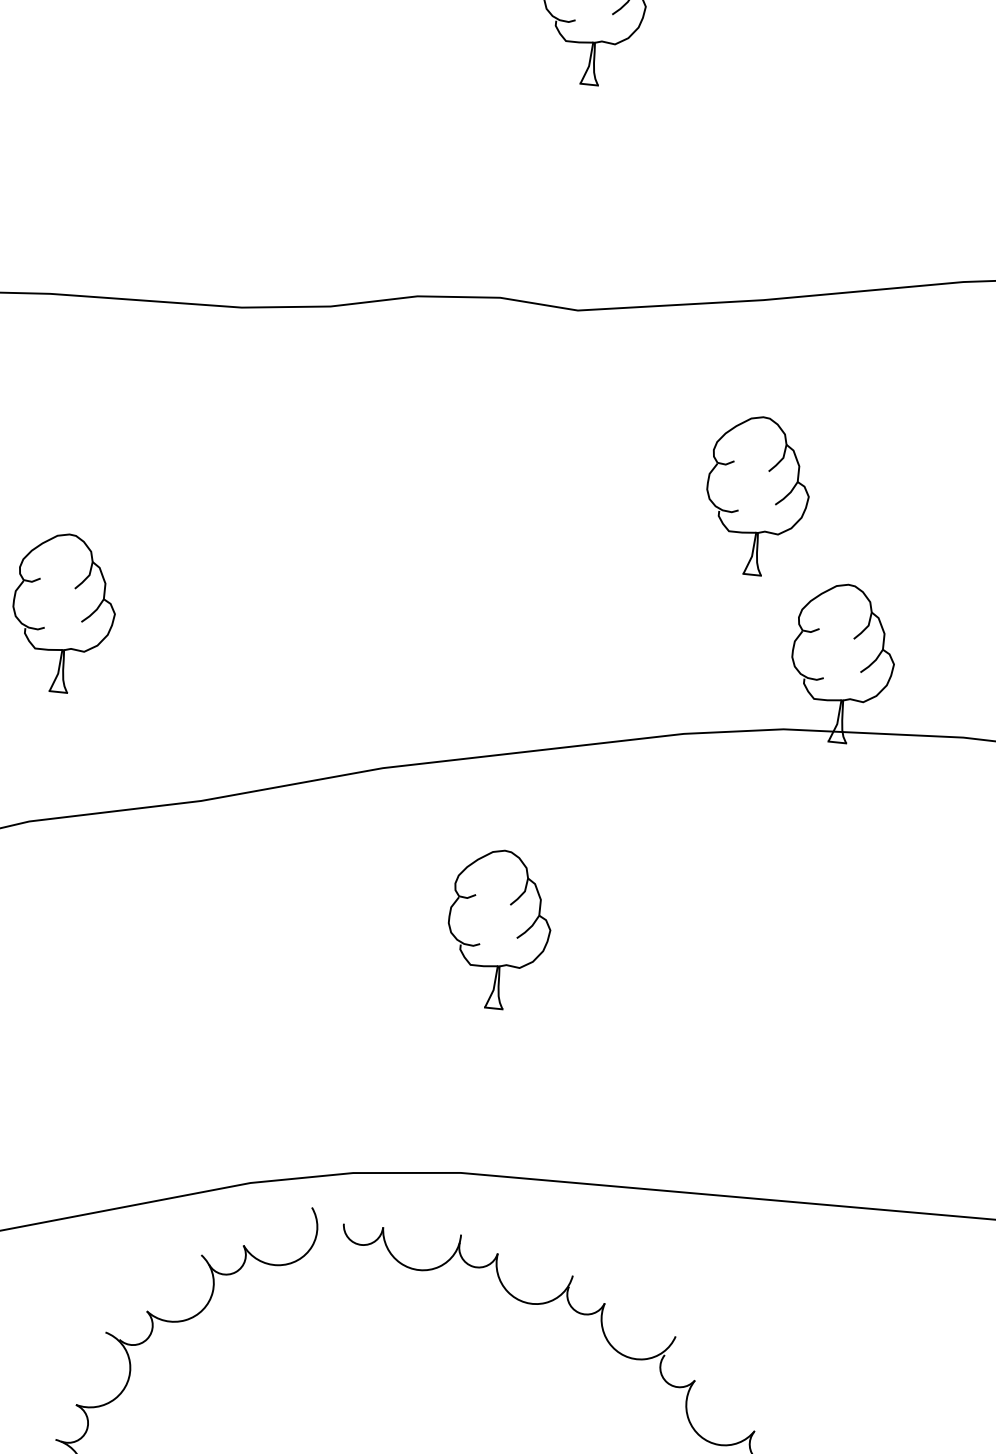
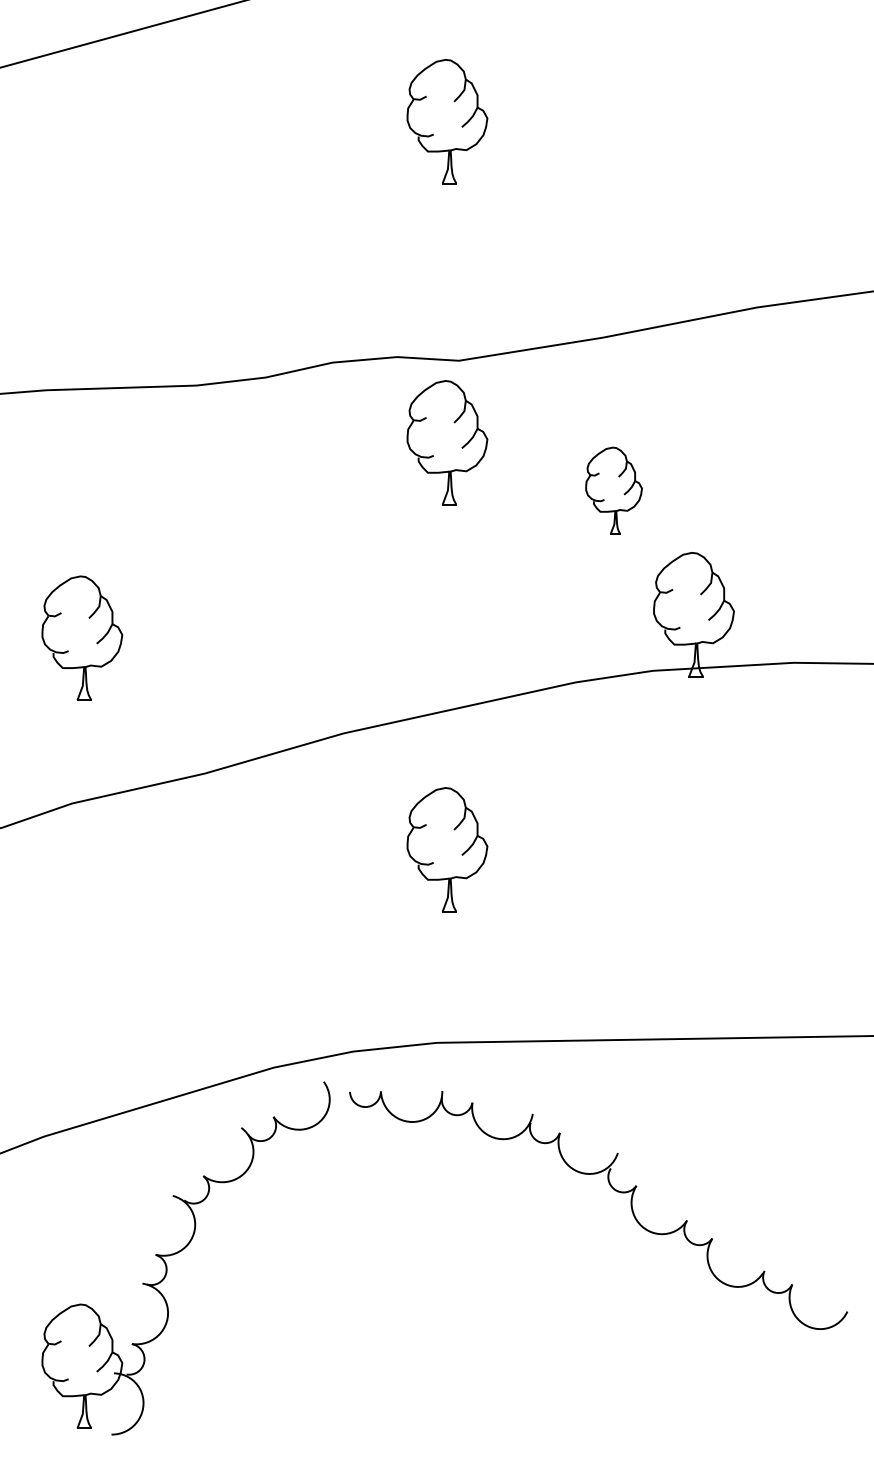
part: (552, 412) -> (447, 442), added
part: (756, 495) -> (613, 490), size x0.7

